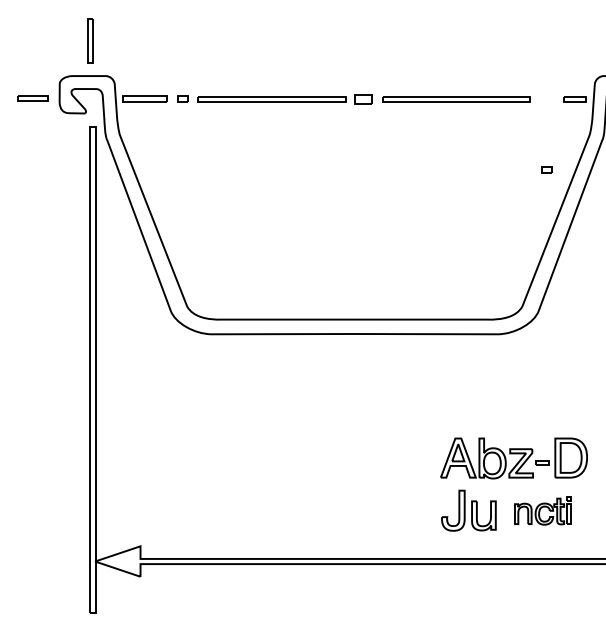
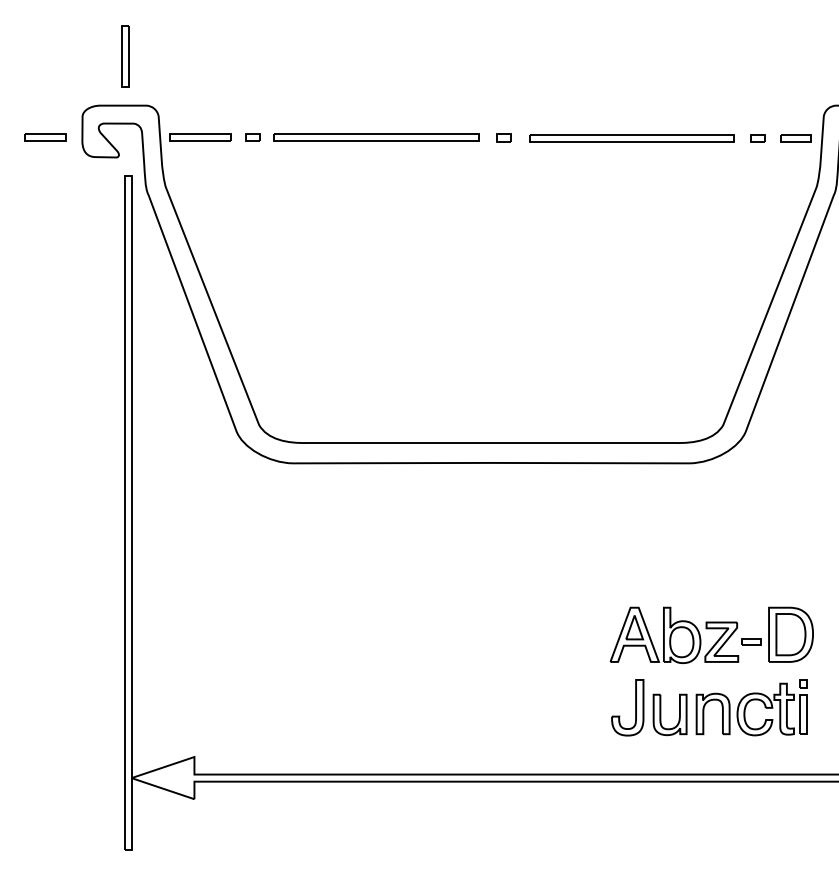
part: (363, 99) -> (503, 137), size x0.62
part: (547, 169) -> (757, 138), moved
part: (542, 510) -> (751, 707), size x1.43

